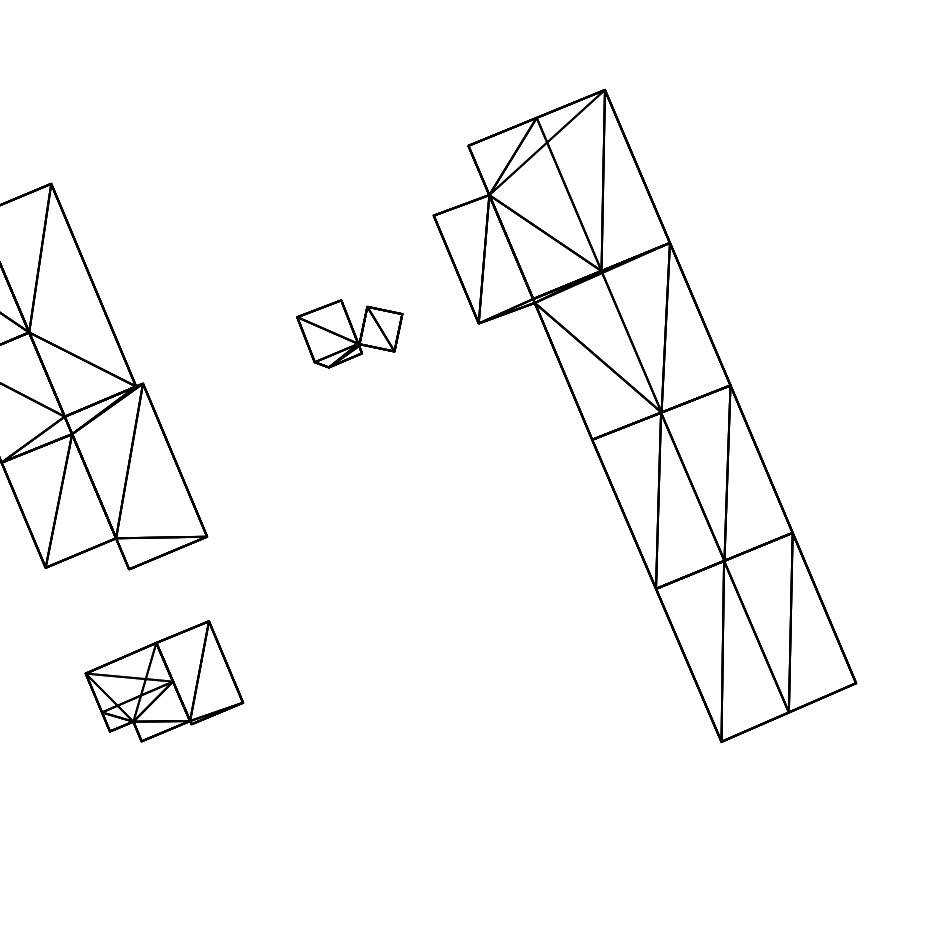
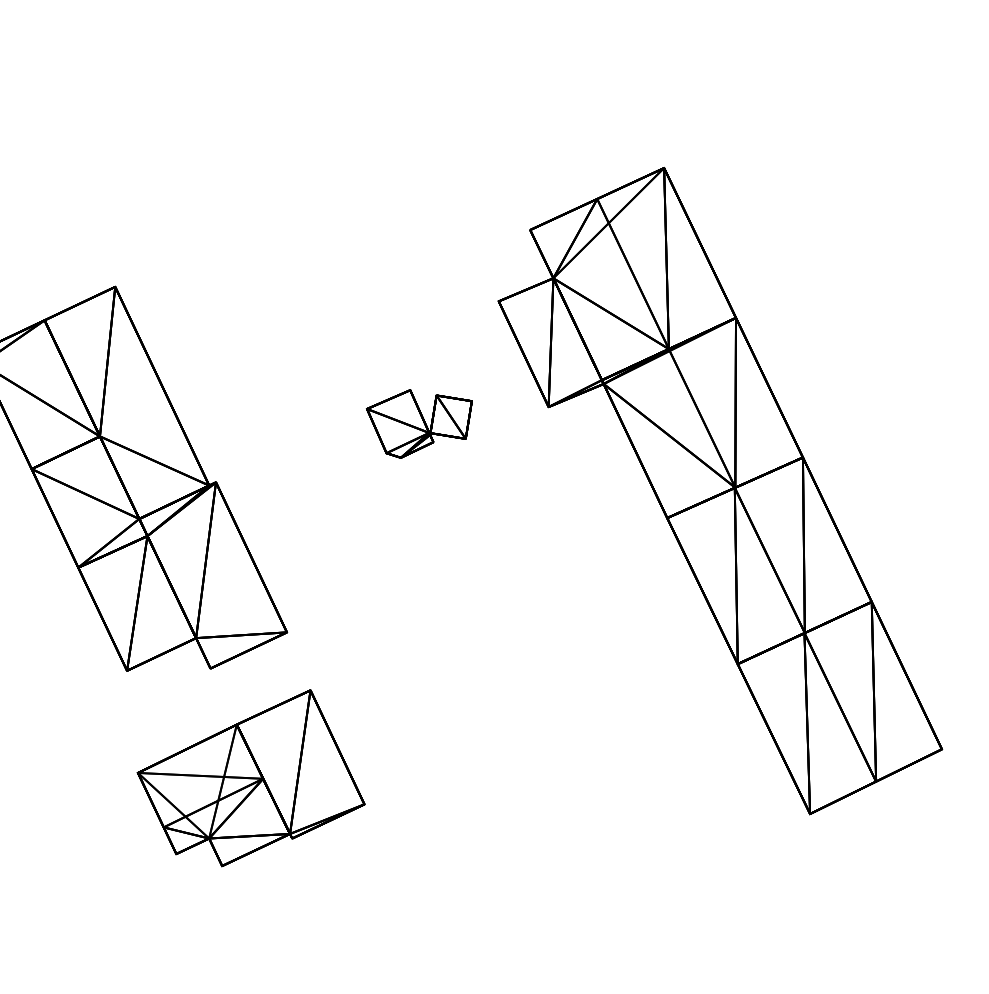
part: (164, 681) -> (250, 778), size x1.43

